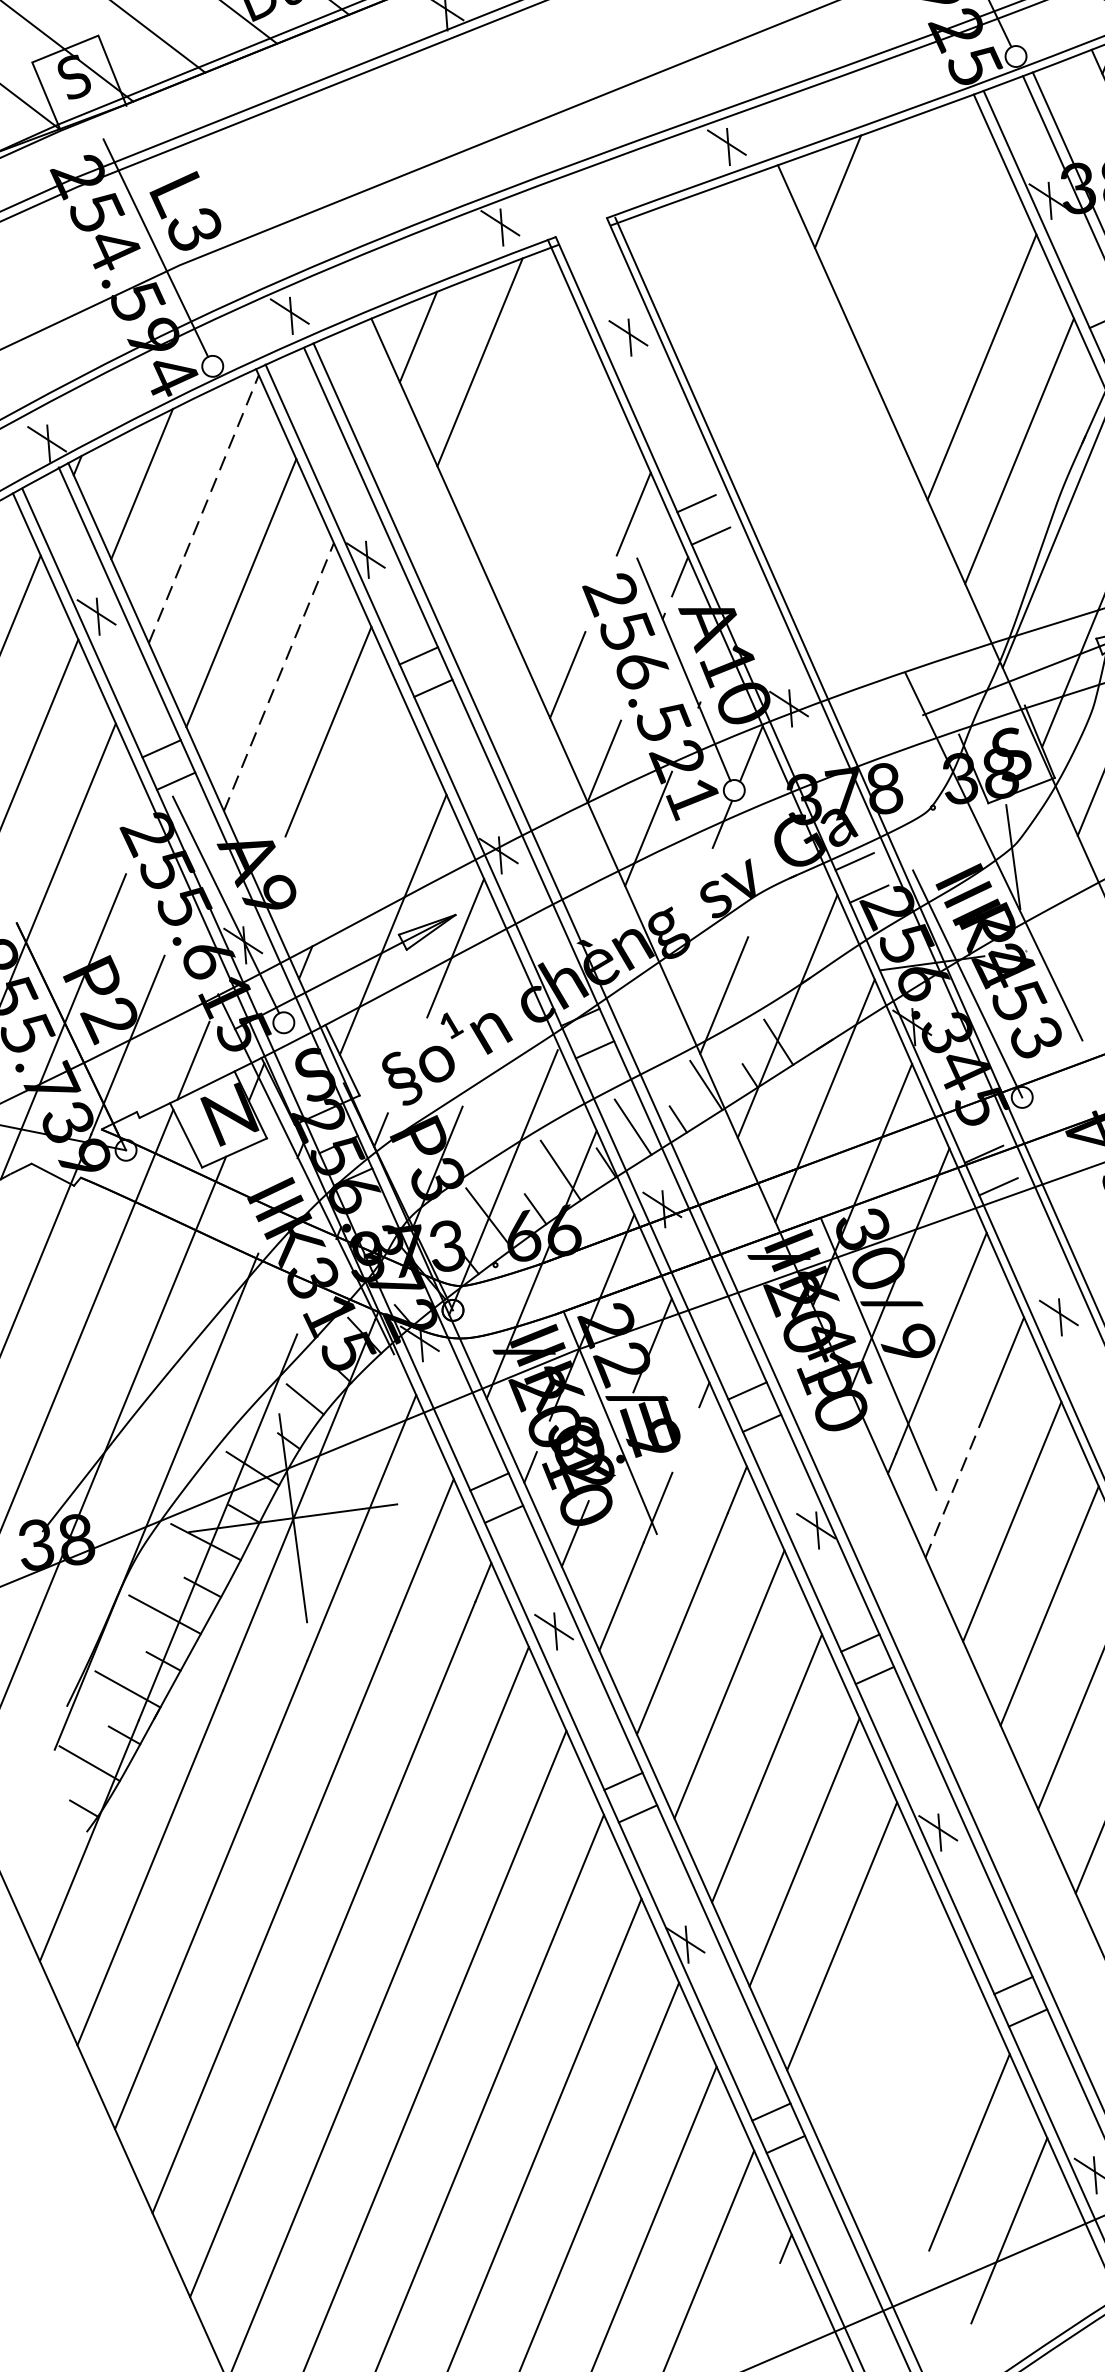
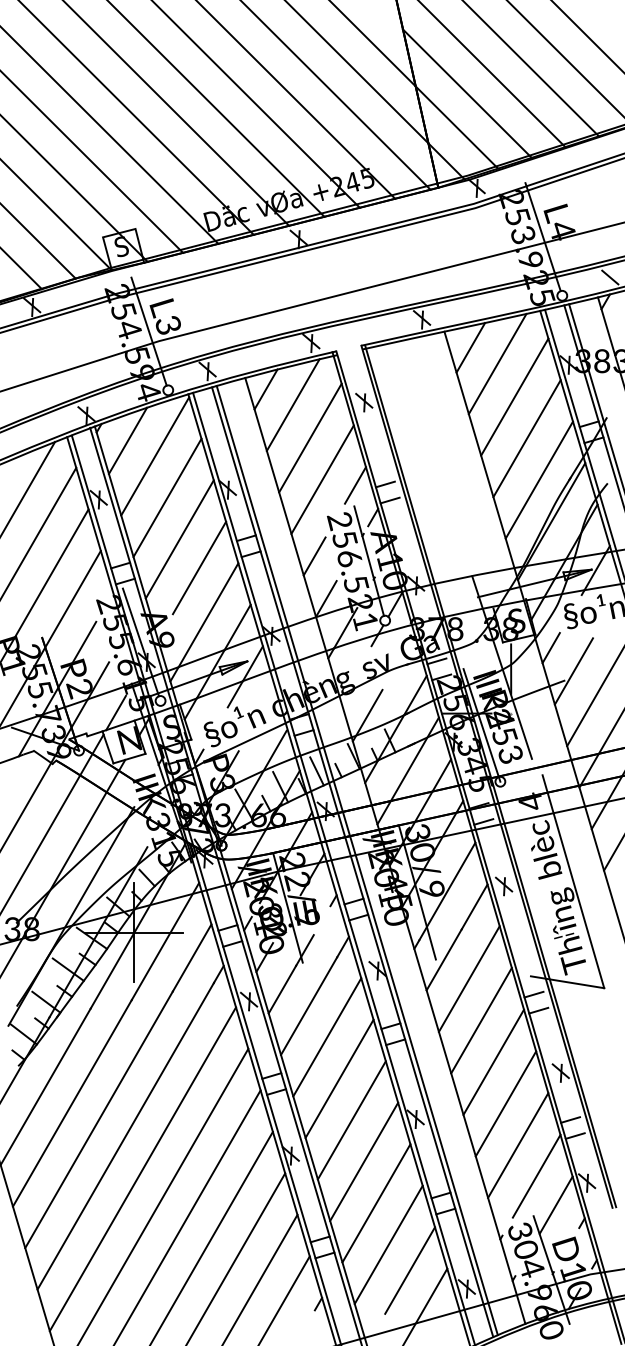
line: (898, 217) -> (497, 363), added
line: (943, 282) -> (514, 396), added
line: (525, 425) -> (310, 437), added
line: (204, 507) -> (155, 455), dashed -> solid
line: (562, 510) -> (322, 479), added
line: (280, 674) -> (180, 538), dashed -> solid
line: (360, 829) -> (208, 615), added
line: (954, 1487) -> (444, 959), dashed -> solid
line: (879, 2020) -> (376, 1203), added
line: (916, 2103) -> (388, 1244), added

